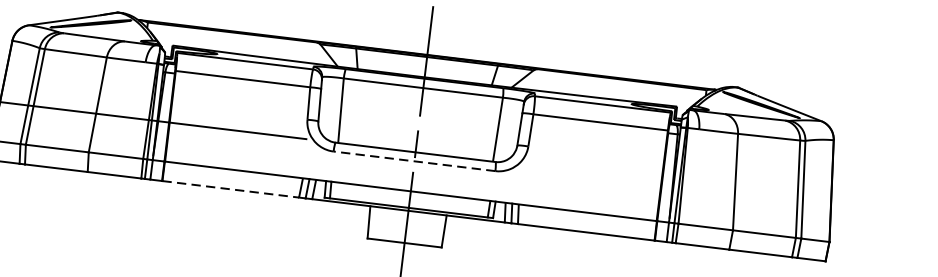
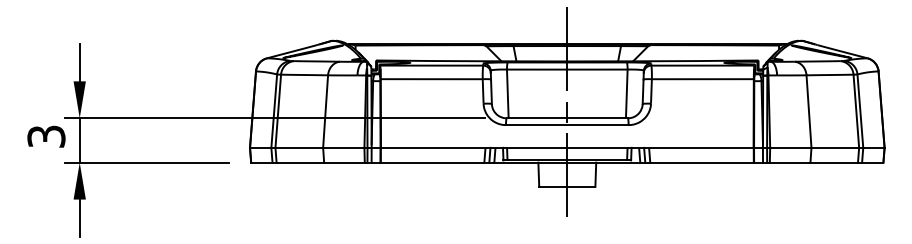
line: (413, 161) -> (566, 125), dashed -> solid
line: (230, 189) -> (432, 162), dashed -> solid

